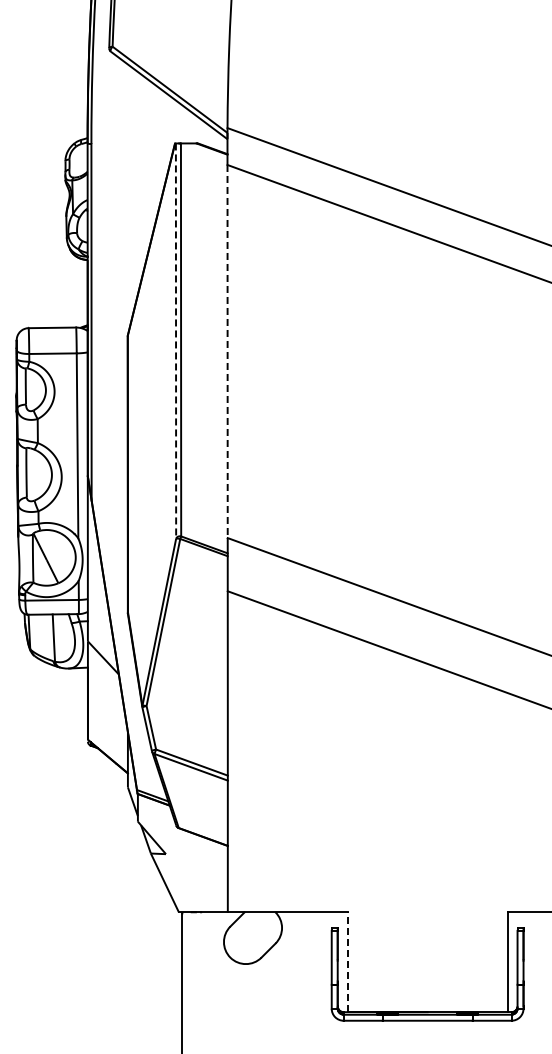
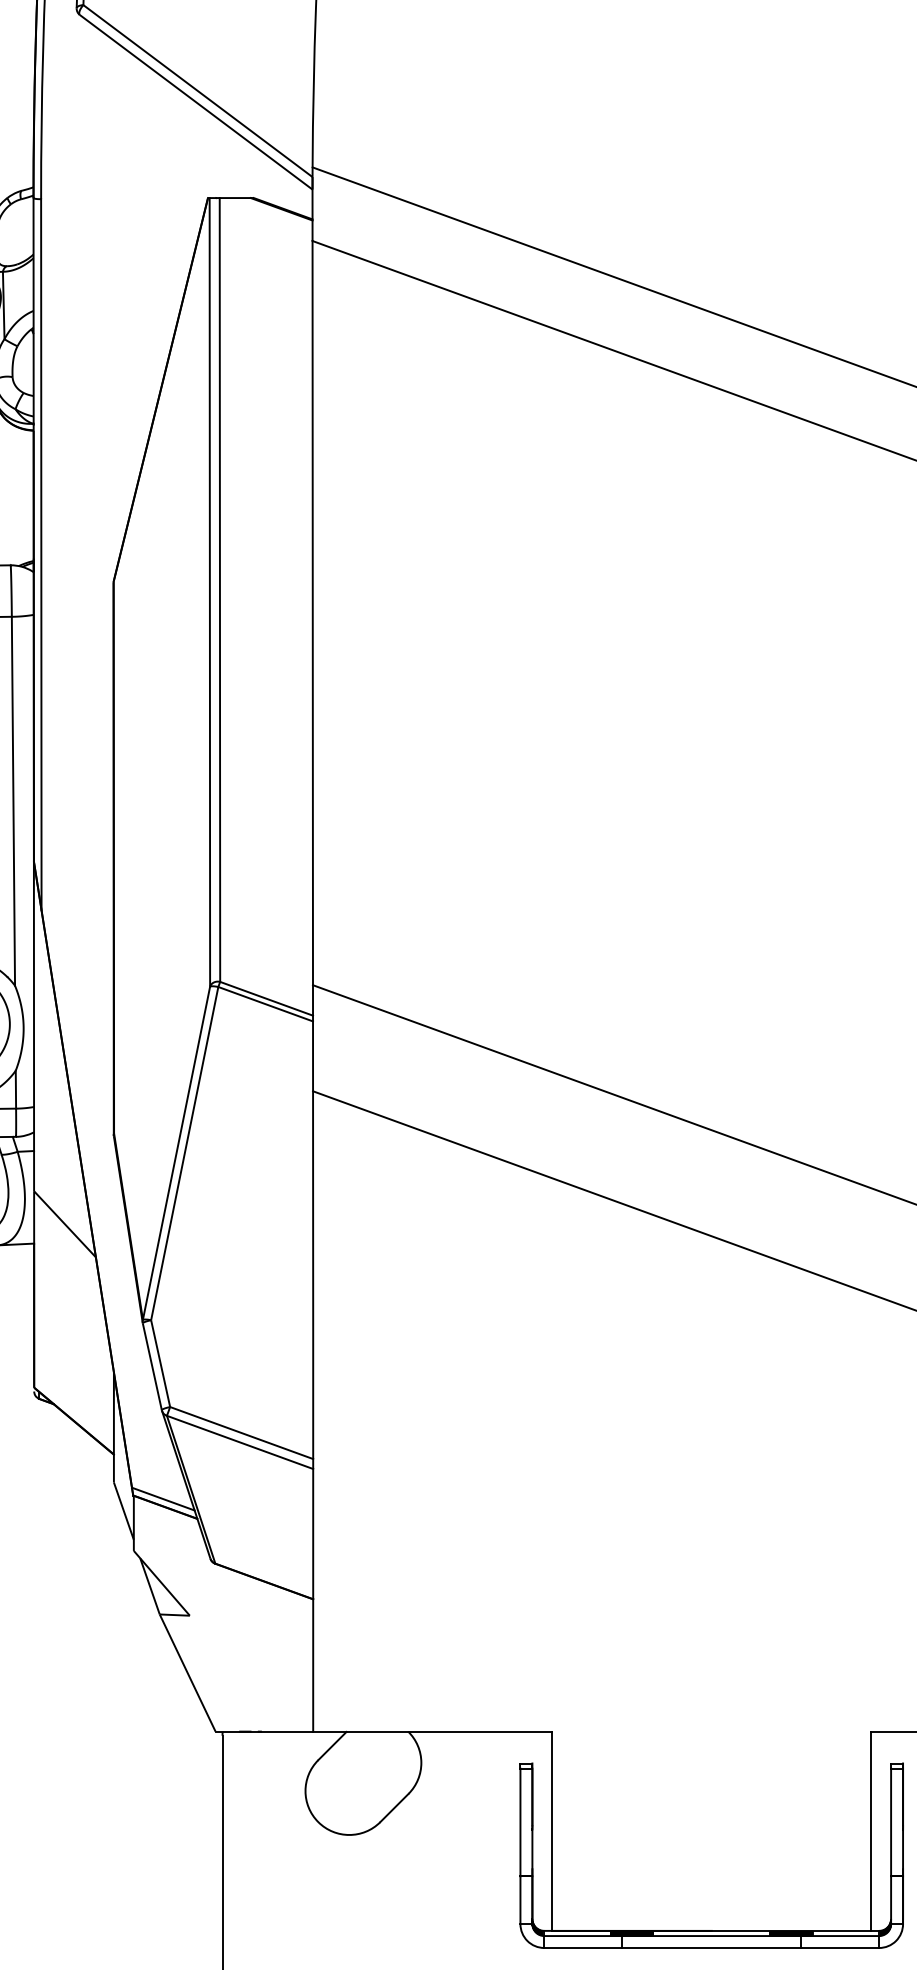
line: (176, 341) -> (210, 593), dashed -> solid
line: (227, 351) -> (312, 613), dashed -> solid
line: (347, 962) -> (551, 1831), dashed -> solid

